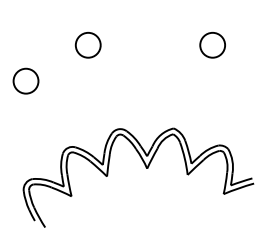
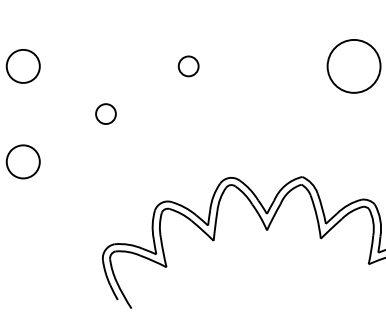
circle: (88, 44) -> (188, 65), size x0.6
circle: (212, 44) -> (353, 65), size x1.6
circle: (25, 80) -> (105, 113), size x0.6

